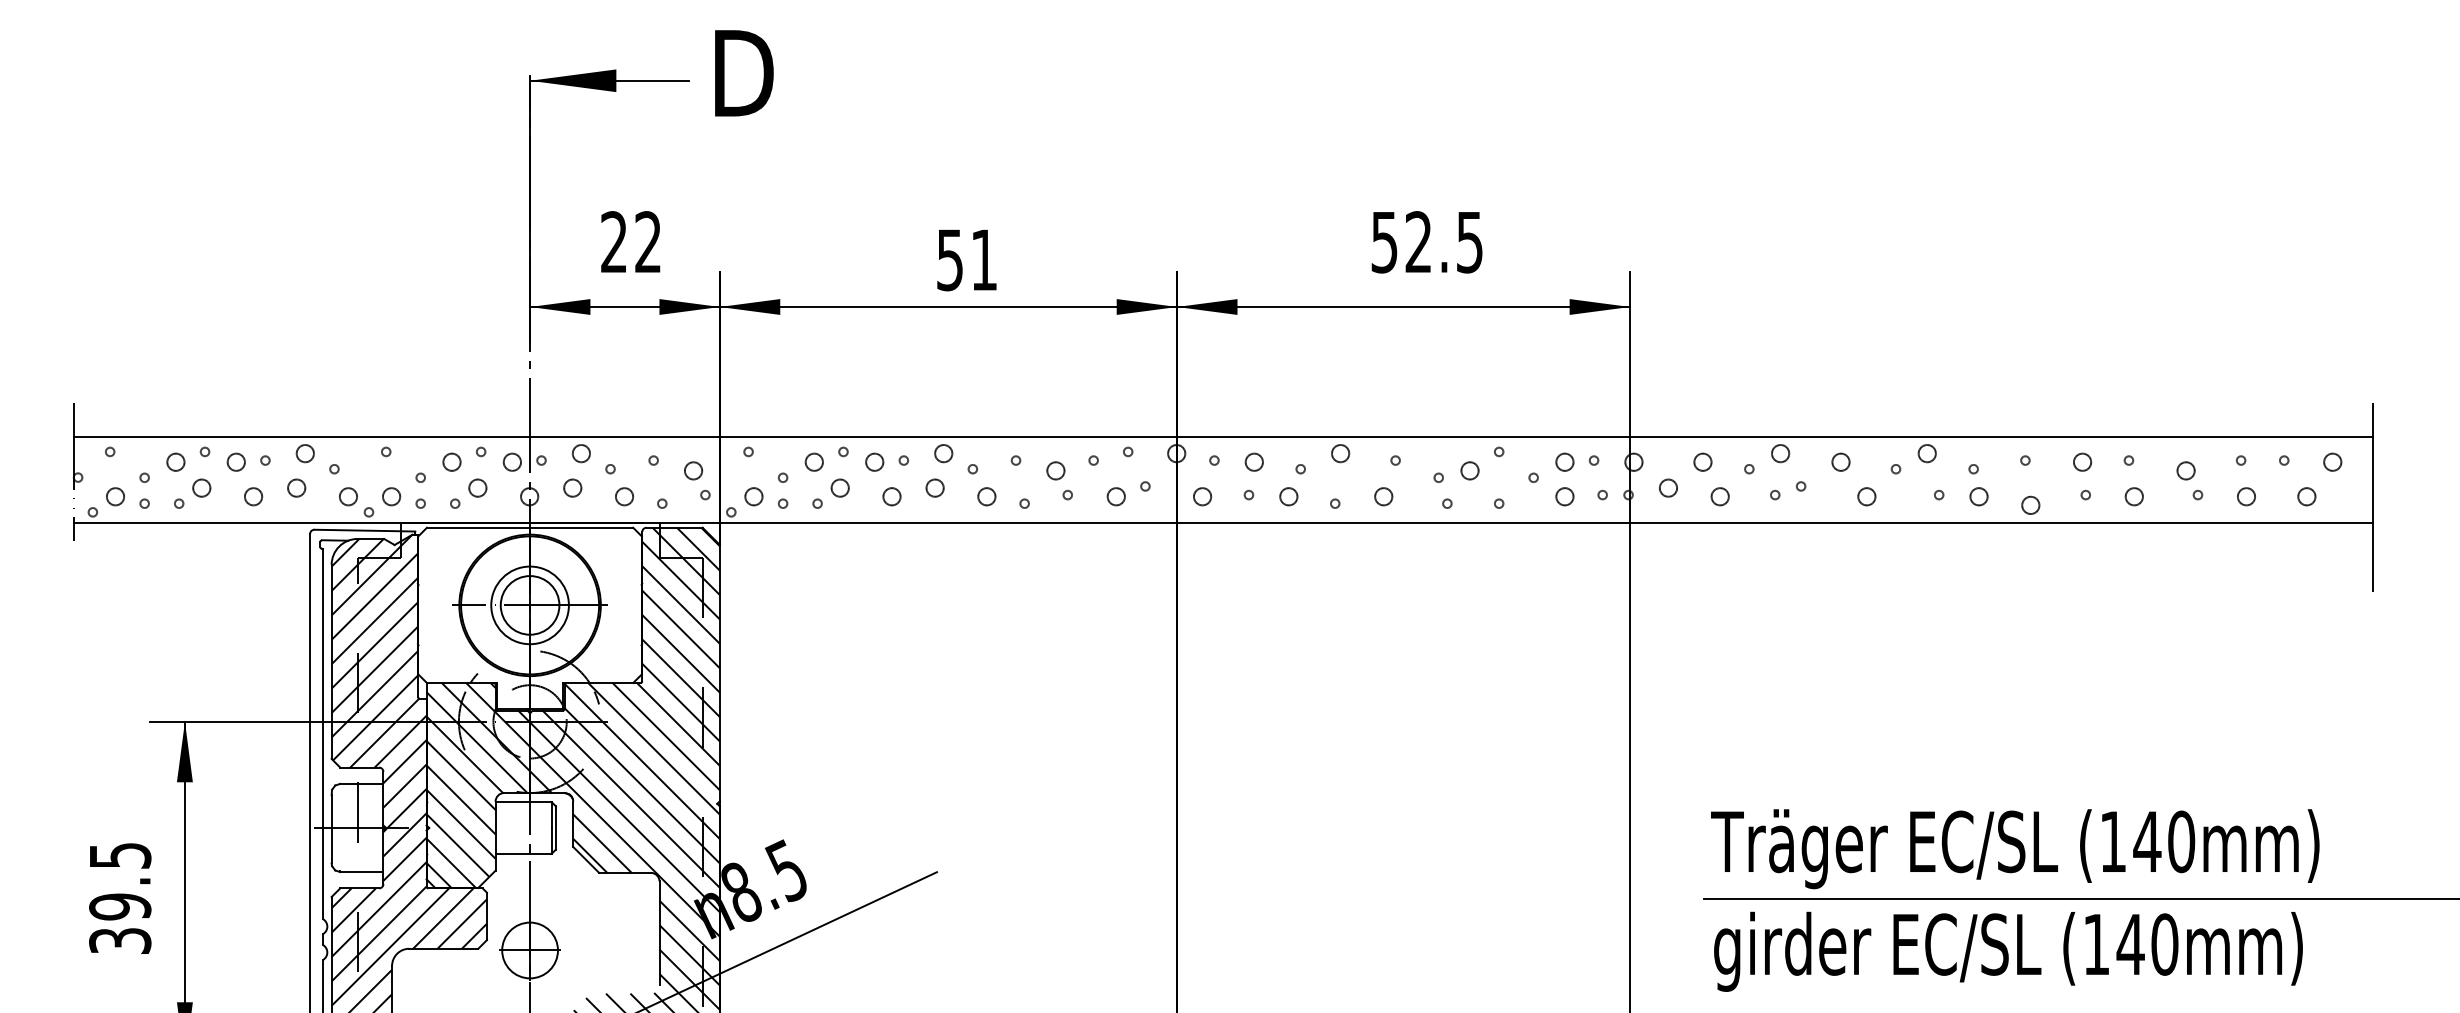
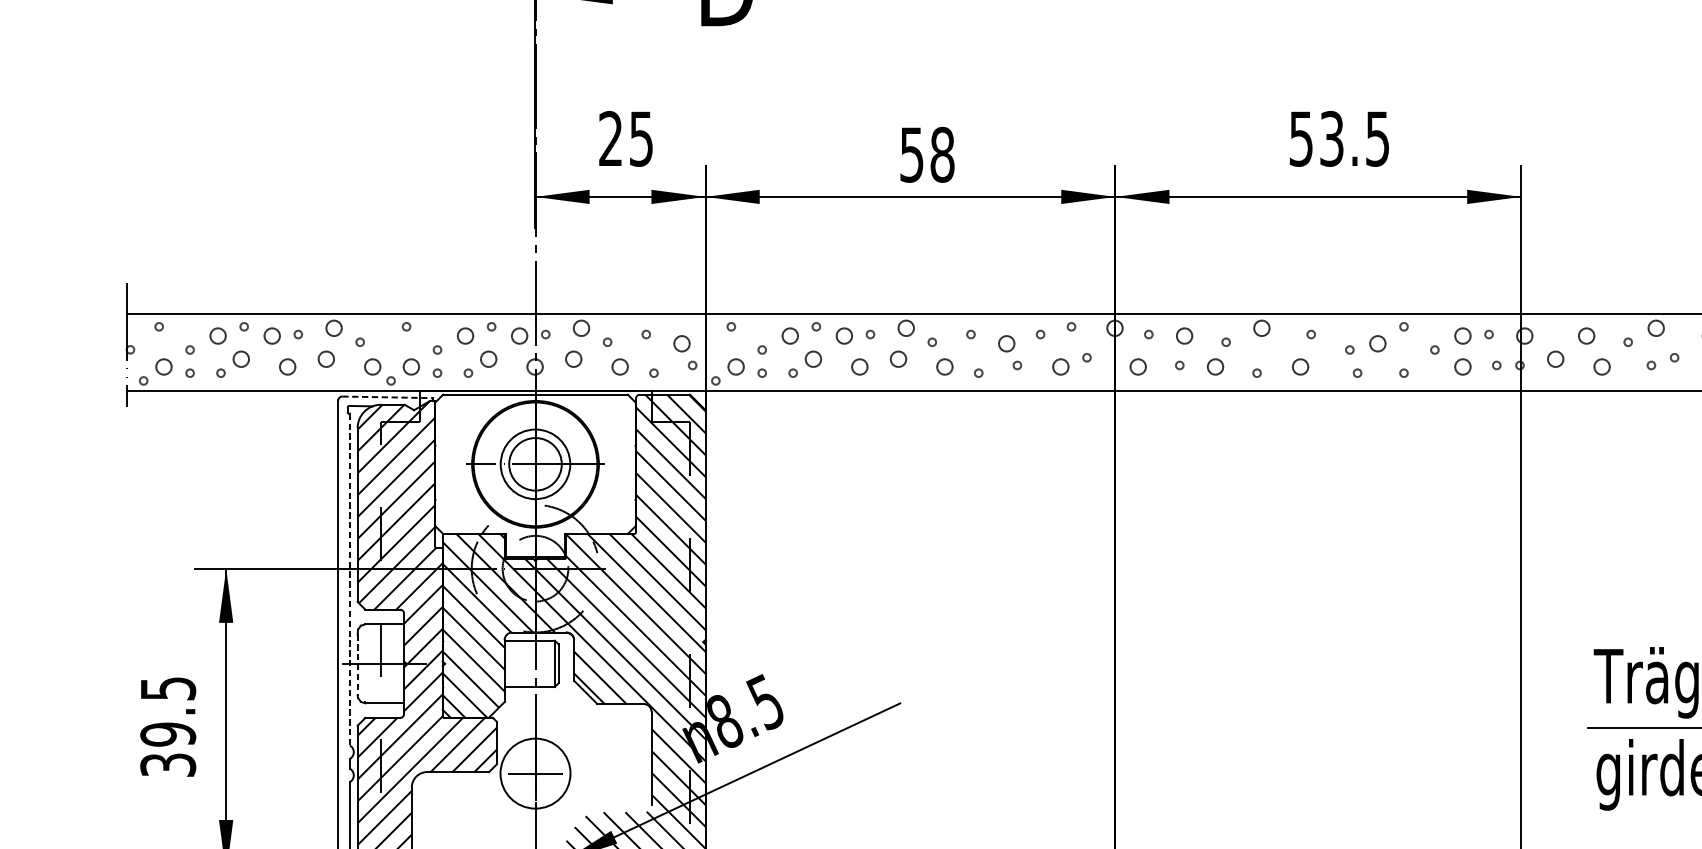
text: (647, 242) -> (640, 139), 22 -> 25
text: (1418, 242) -> (1331, 139), 52.5 -> 53.5
text: (984, 259) -> (942, 154), 51 -> 58
line: (365, 530) -> (388, 397), solid -> dashed
line: (323, 734) -> (350, 580), solid -> dashed
line: (331, 829) -> (357, 665), solid -> dashed
circle: (529, 950) -> (534, 773), size x1.4

